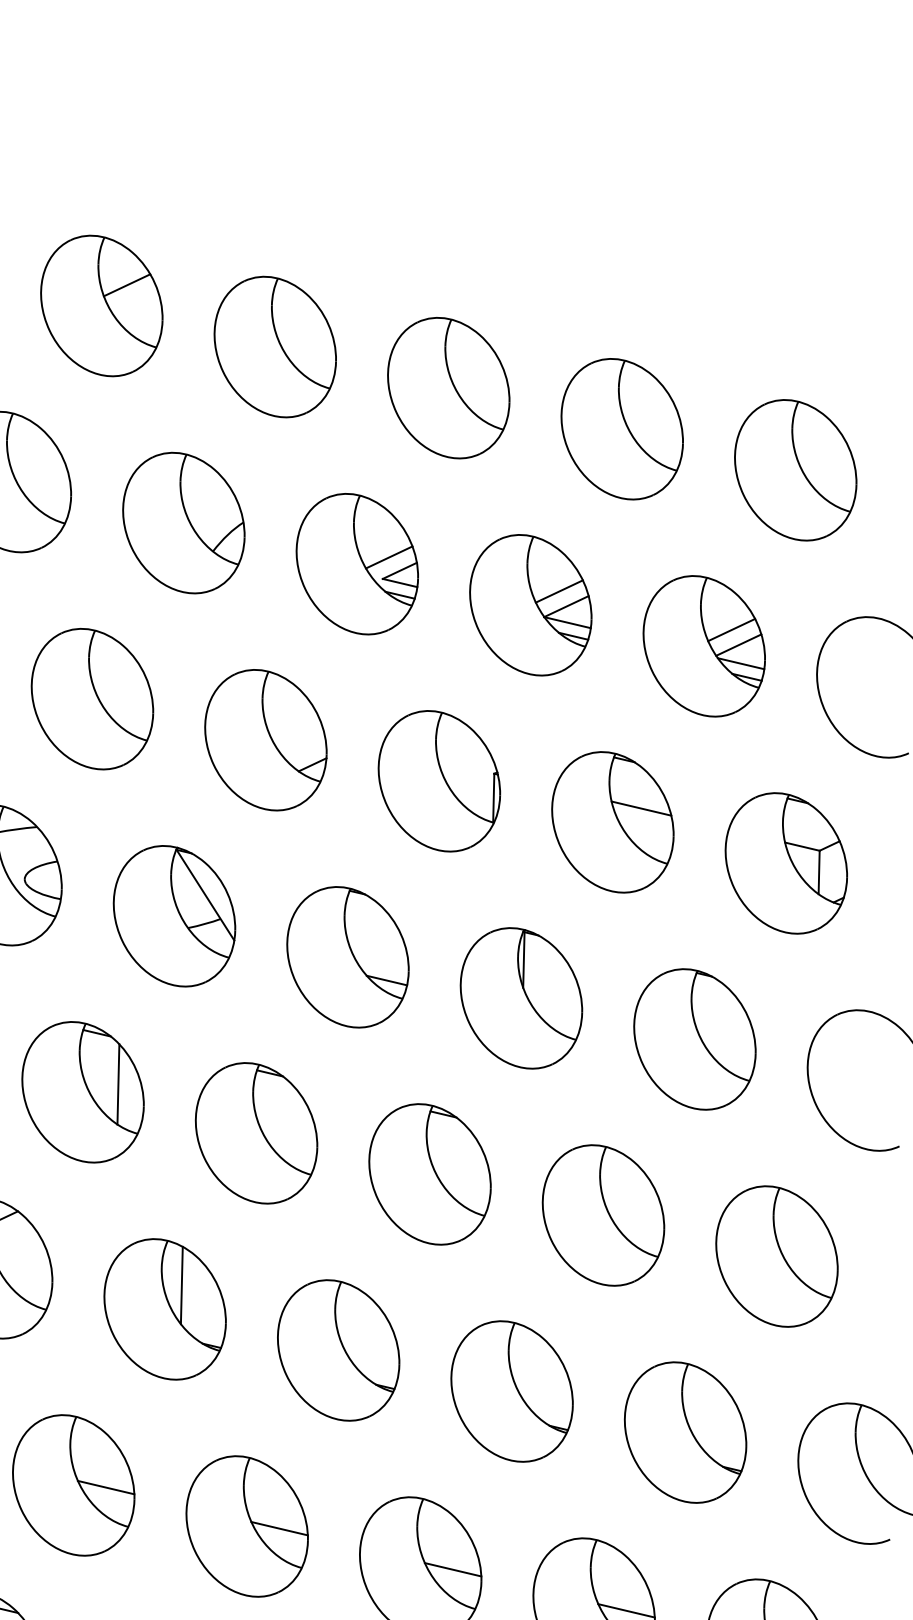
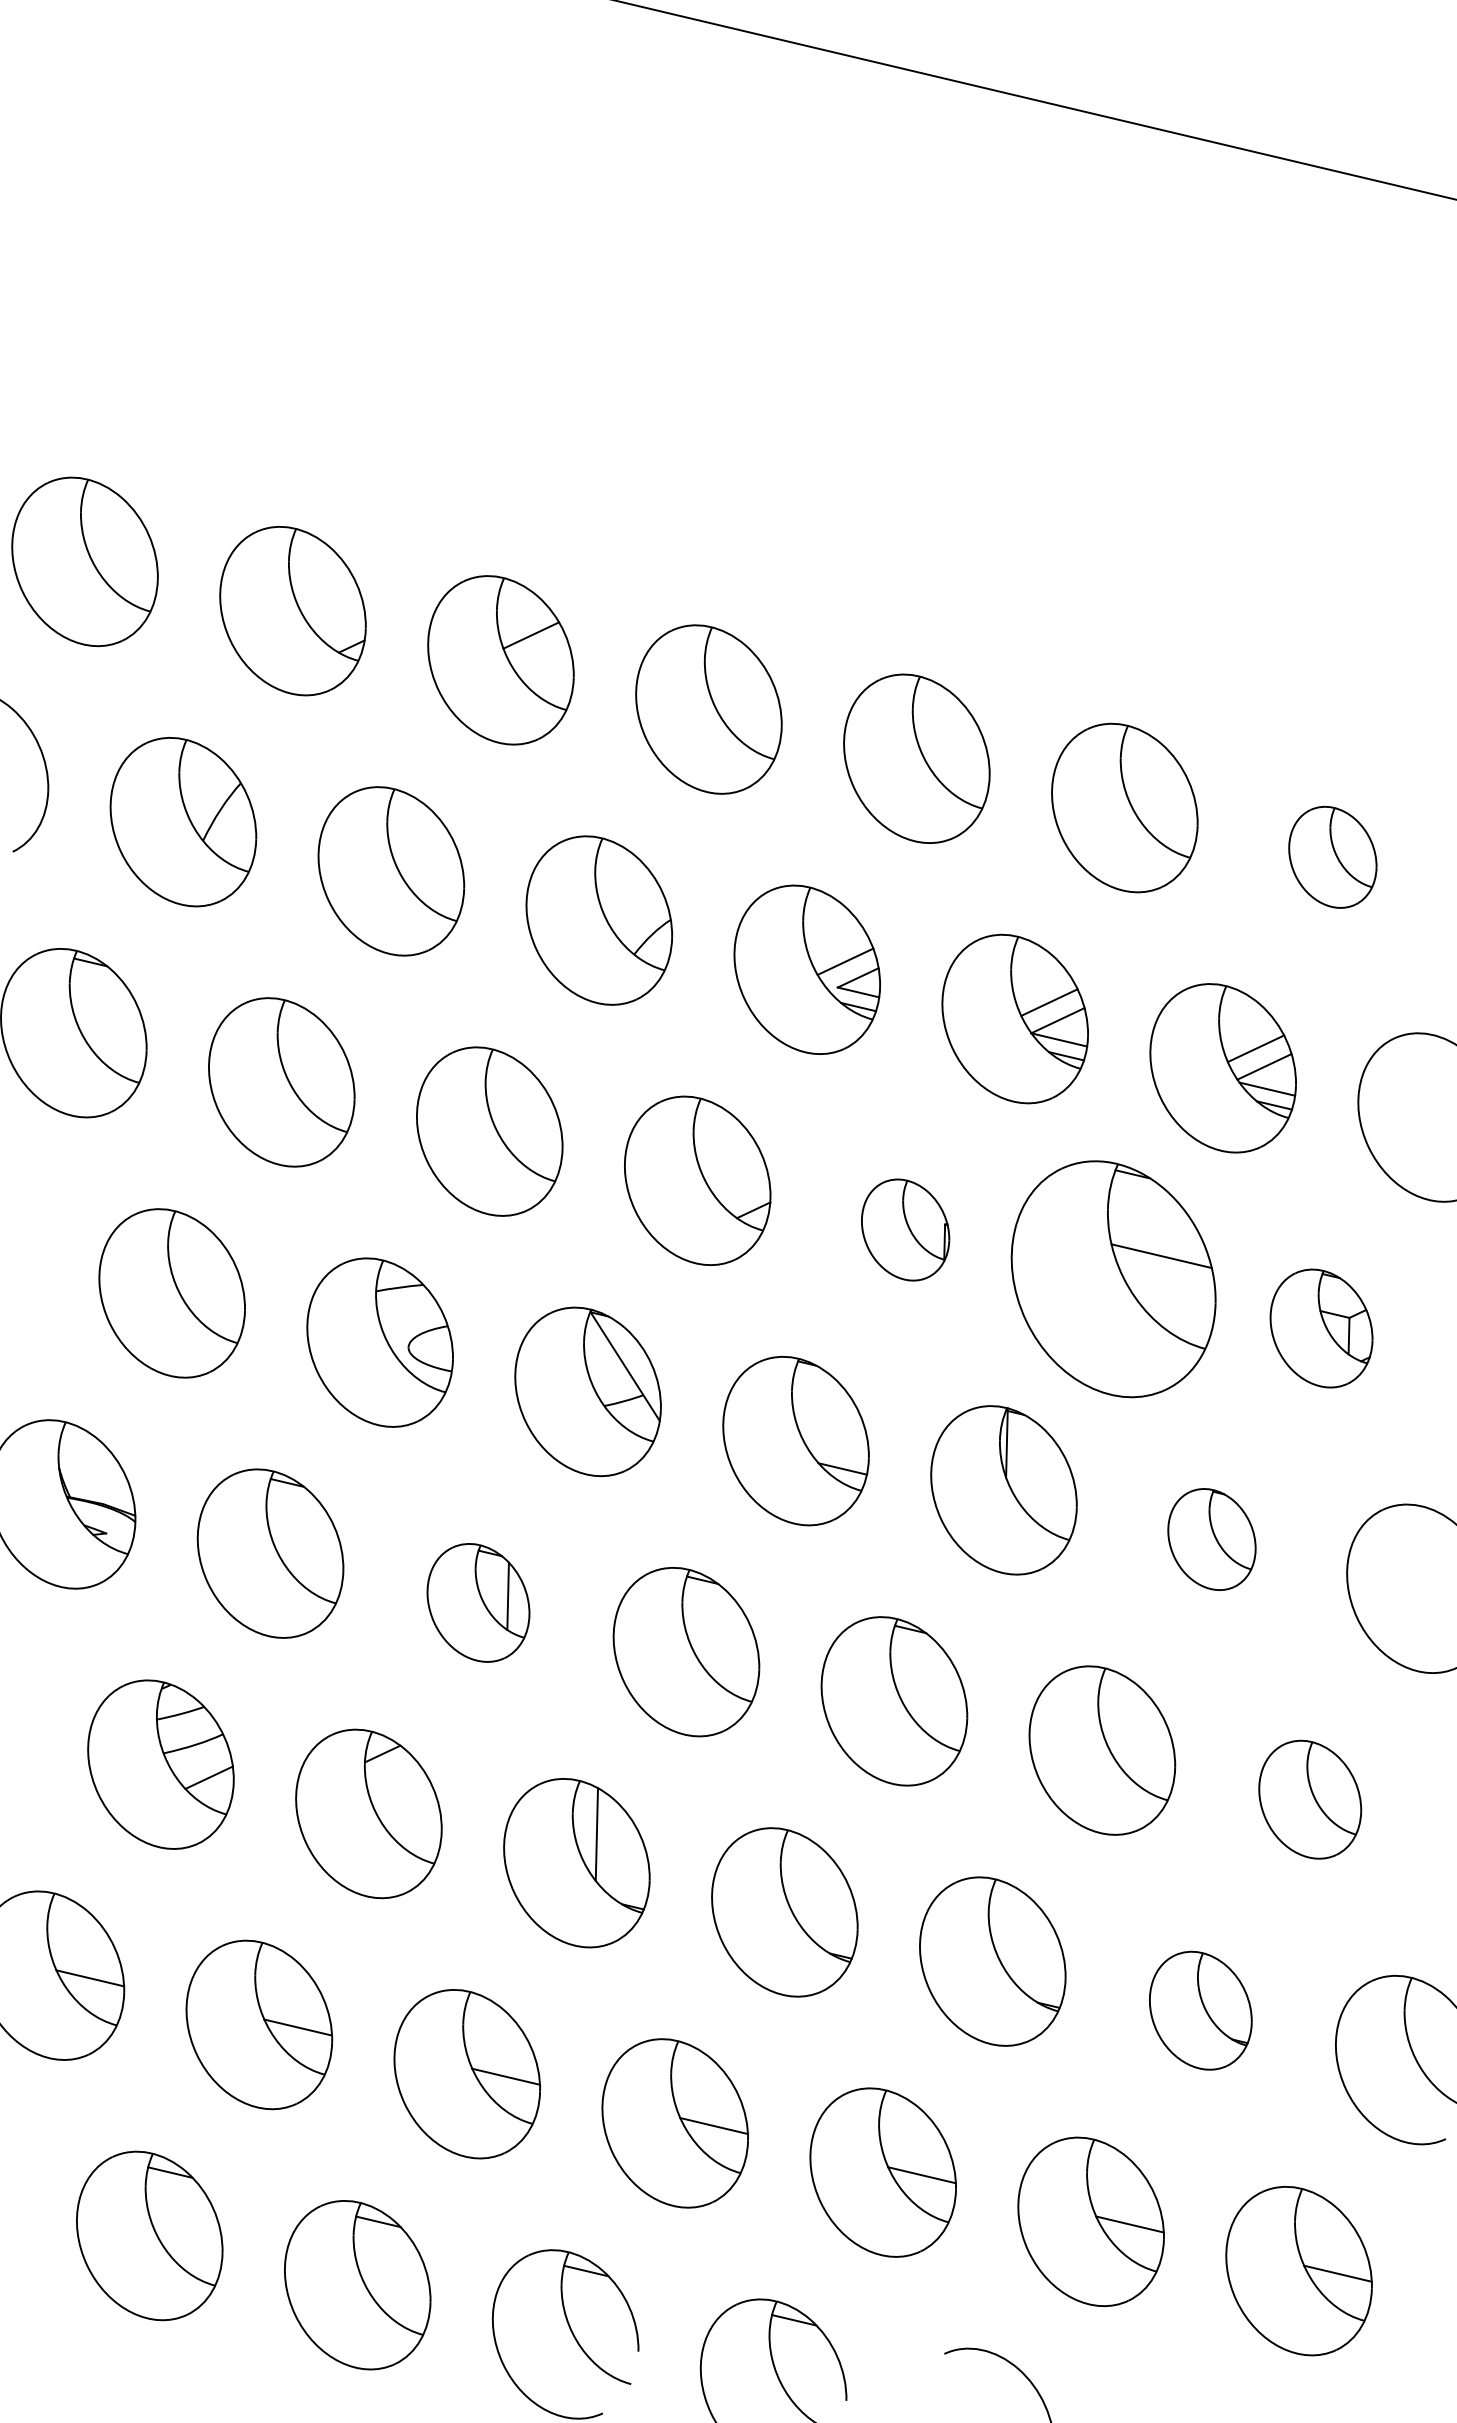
part: (795, 470) -> (1332, 857), size x0.6
part: (439, 780) -> (905, 1229), size x0.6
part: (612, 822) -> (1113, 1279), size x1.4
part: (786, 863) -> (1321, 1328), size x0.7
part: (694, 1039) -> (1211, 1539), size x0.6
part: (83, 1091) -> (478, 1602), size x0.7
part: (776, 1256) -> (1309, 1799), size x0.7
part: (685, 1432) -> (1200, 2010), size x0.7

